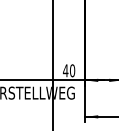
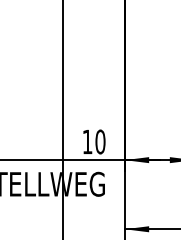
text: (65, 70) -> (87, 141), 40 -> 10

